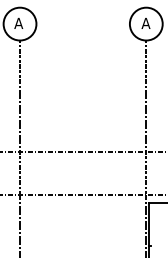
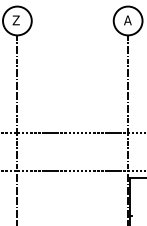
text: (17, 23) -> (15, 20), A -> Z

